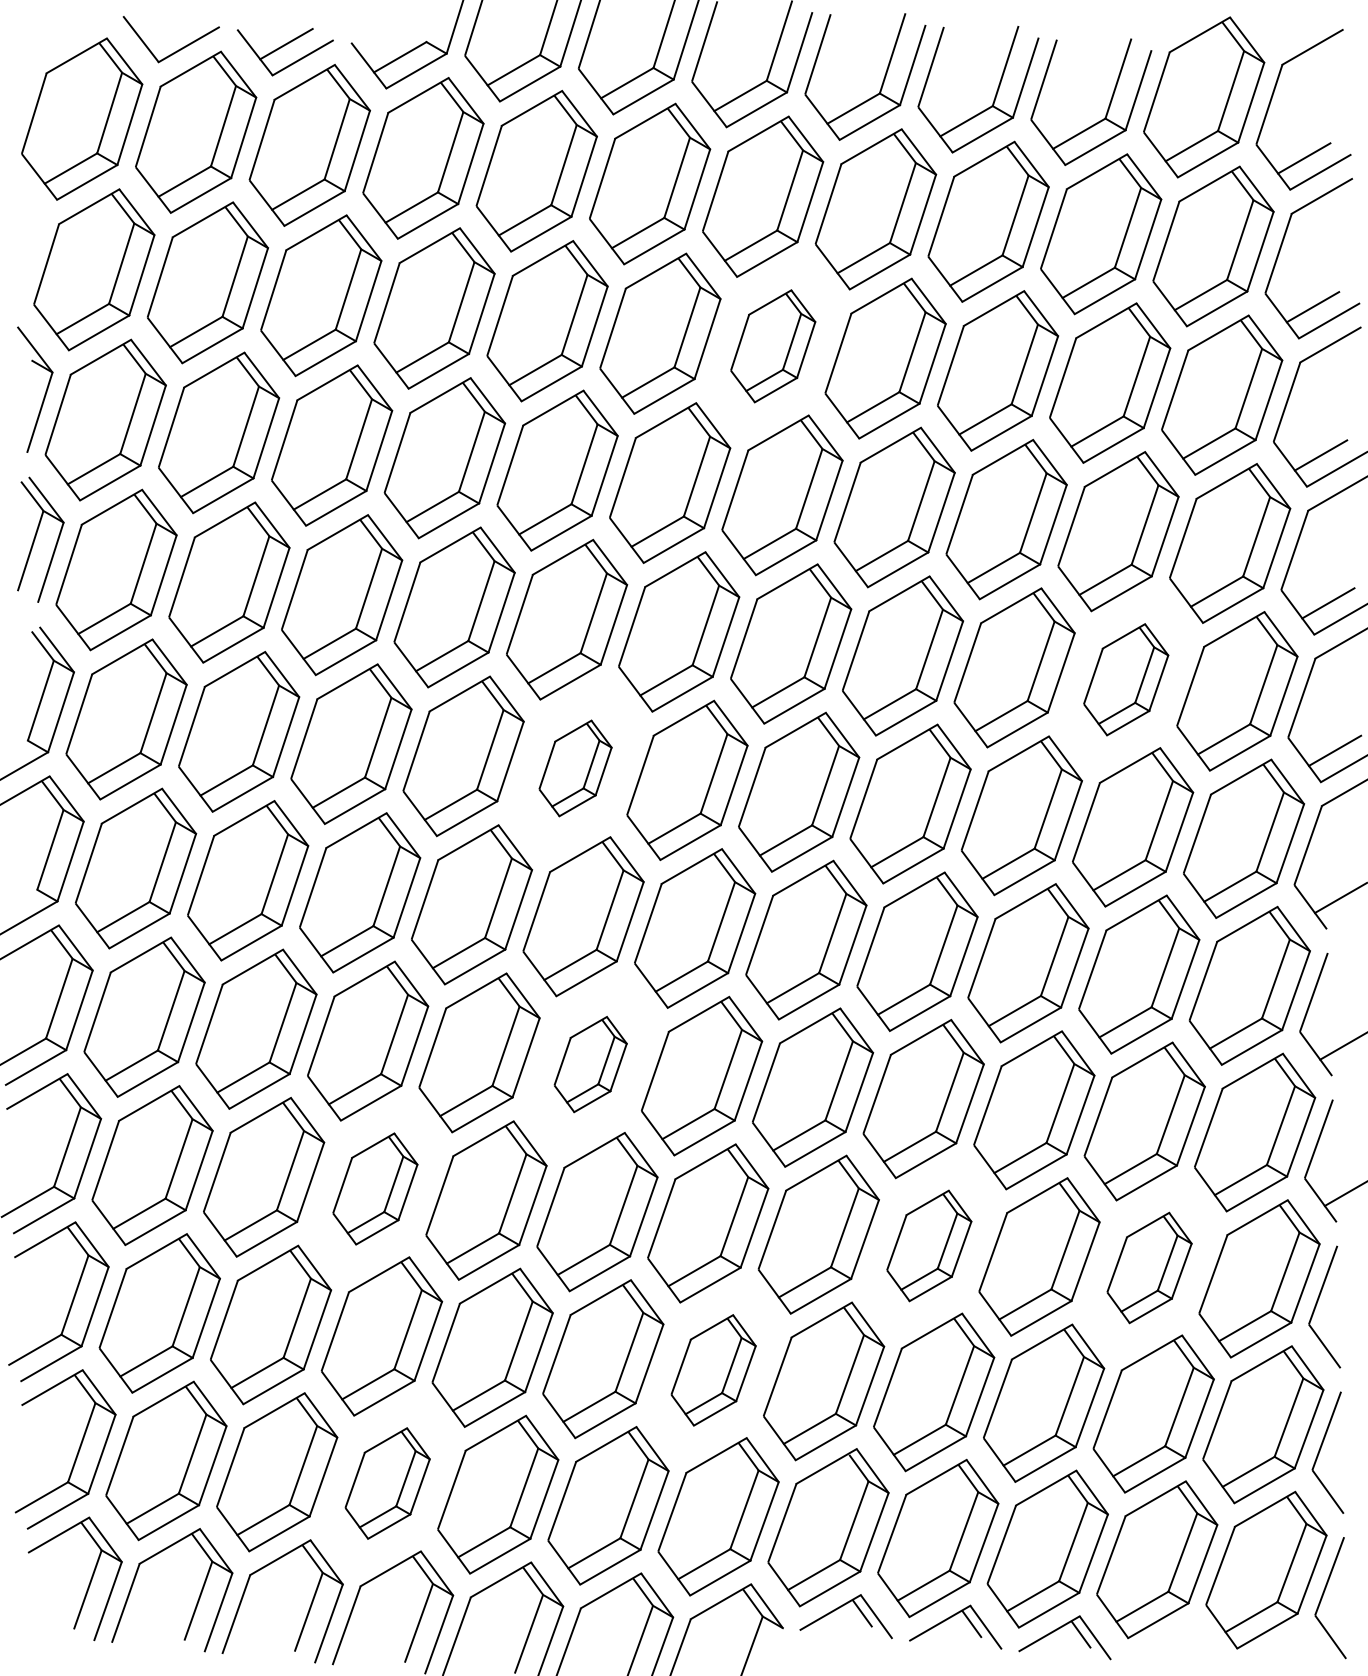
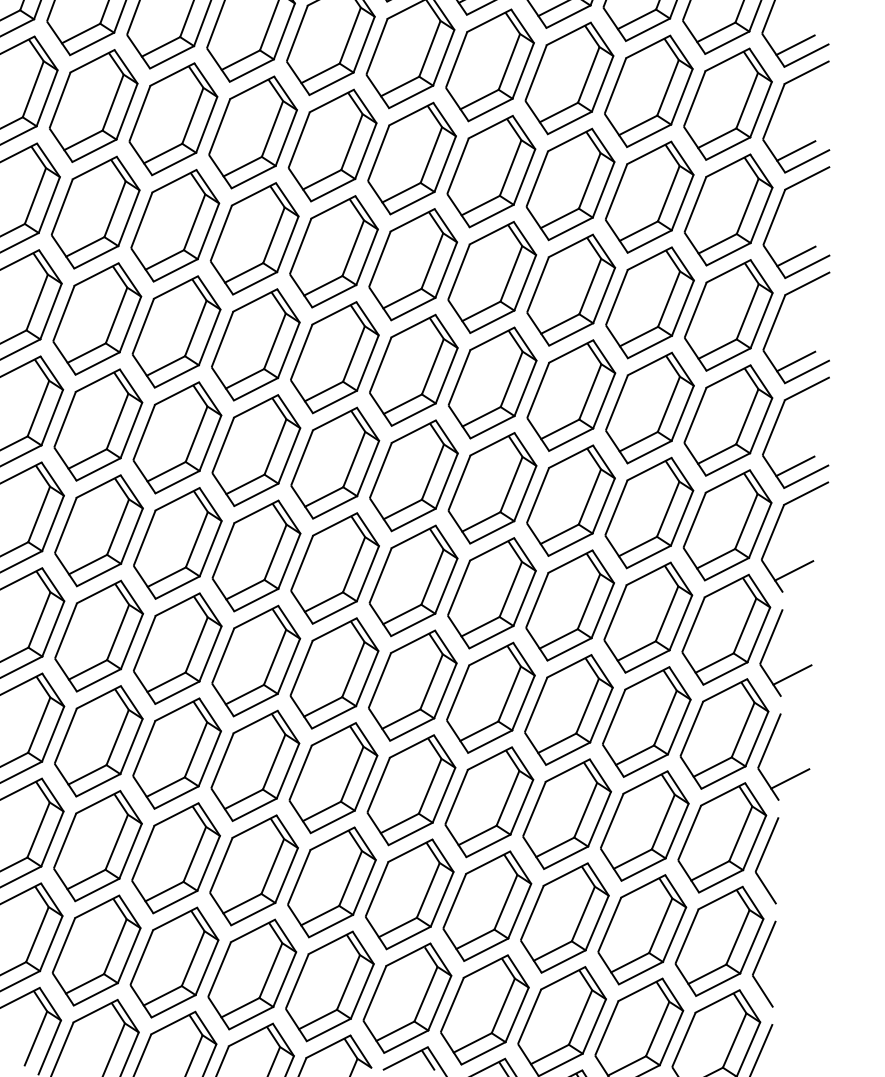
part: (773, 346) -> (412, 158), size x1.43
part: (1126, 679) -> (650, 408), size x1.43
part: (575, 768) -> (256, 450), size x1.67
part: (590, 1064) -> (255, 661), size x1.67
part: (375, 1188) -> (98, 740), size x1.43
part: (929, 1245) -> (489, 801), size x1.43
part: (1149, 1267) -> (644, 825), size x1.43
part: (713, 1370) -> (331, 882), size x1.43
part: (387, 1483) -> (96, 950), size x1.43

